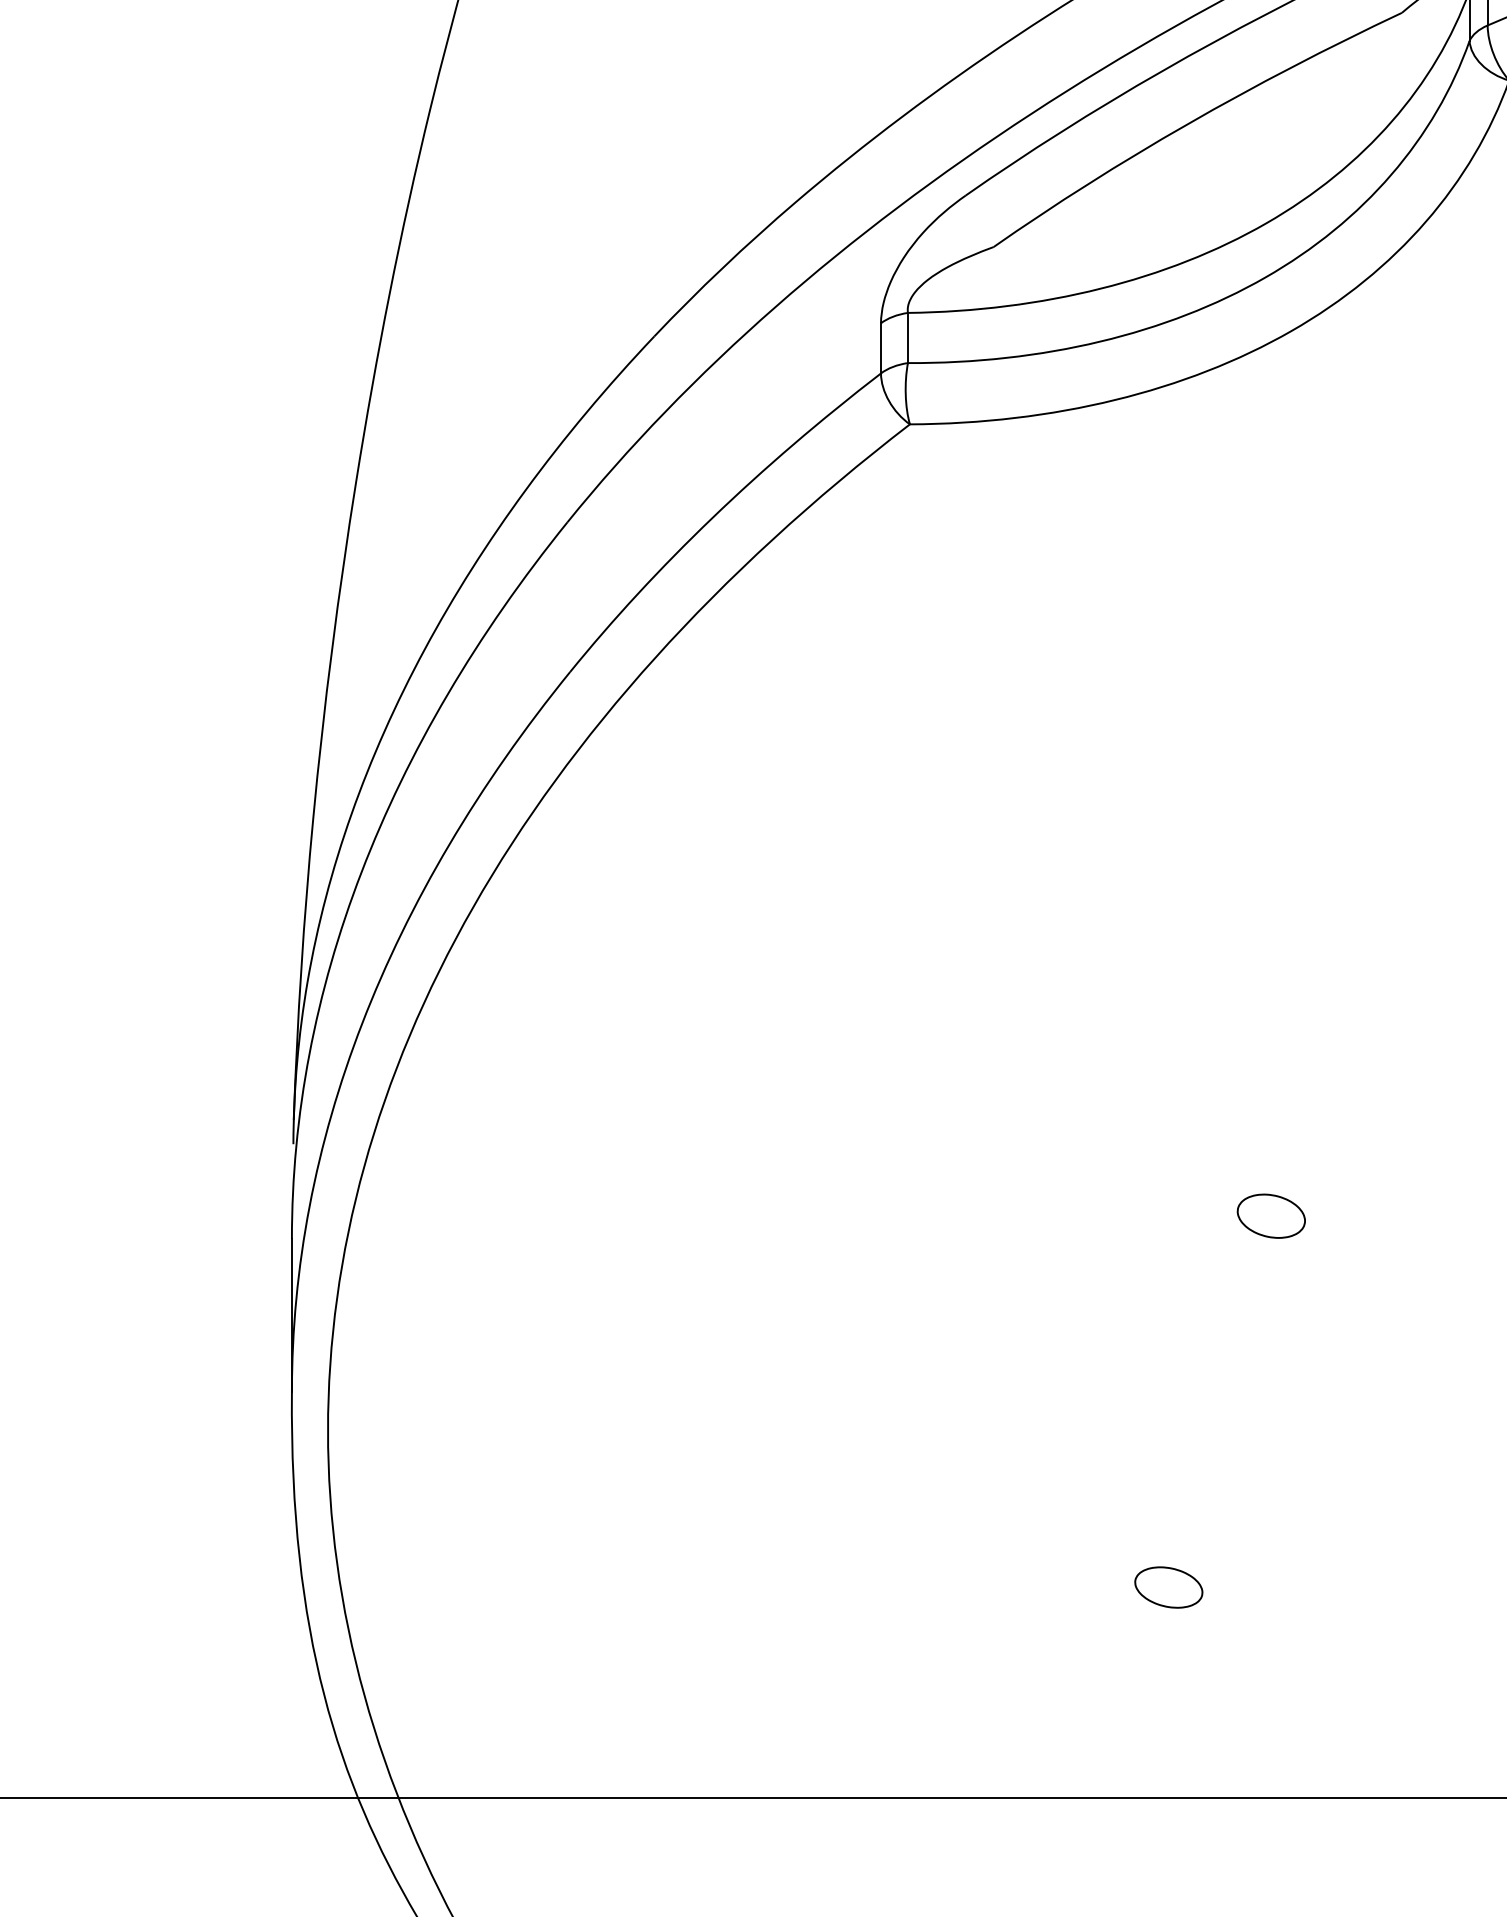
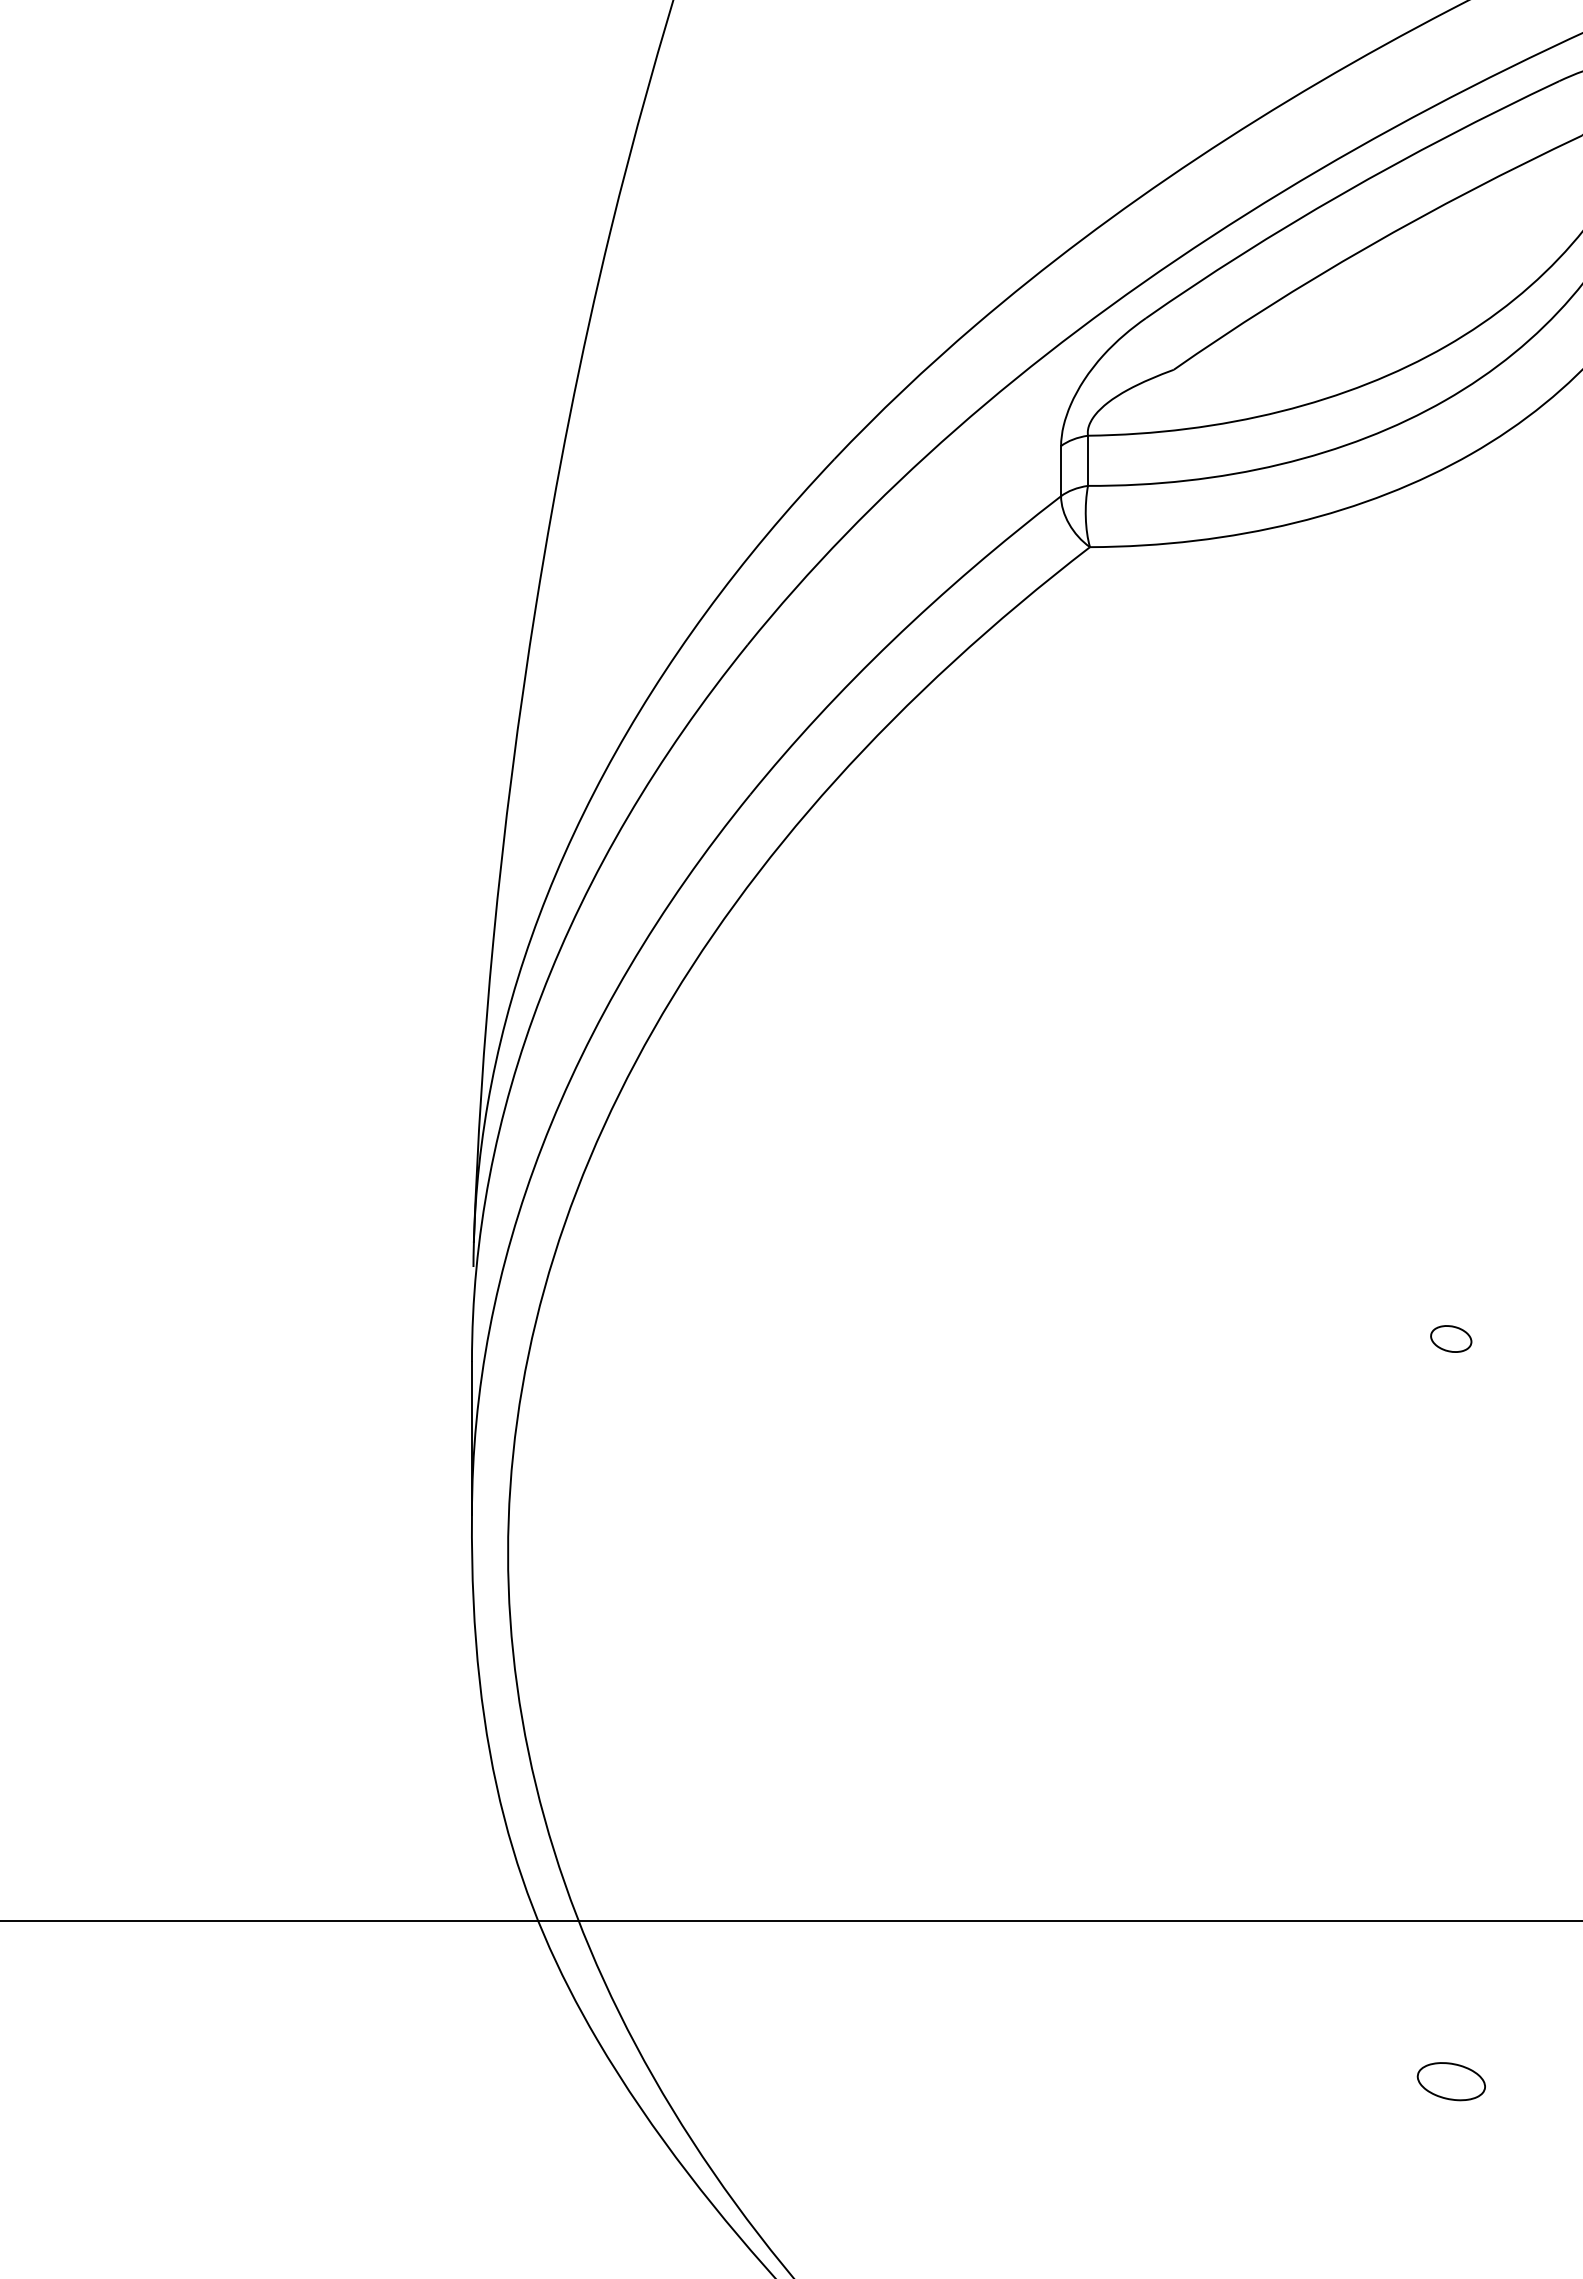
part: (1270, 1215) -> (1450, 1338), size x0.6
part: (1168, 1587) -> (1348, 1710), removed

